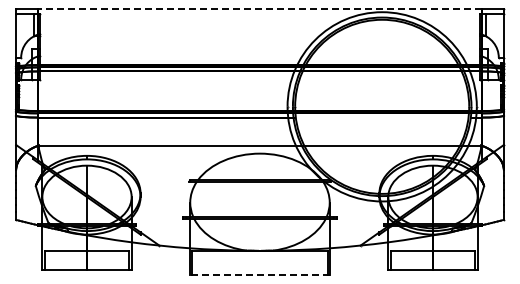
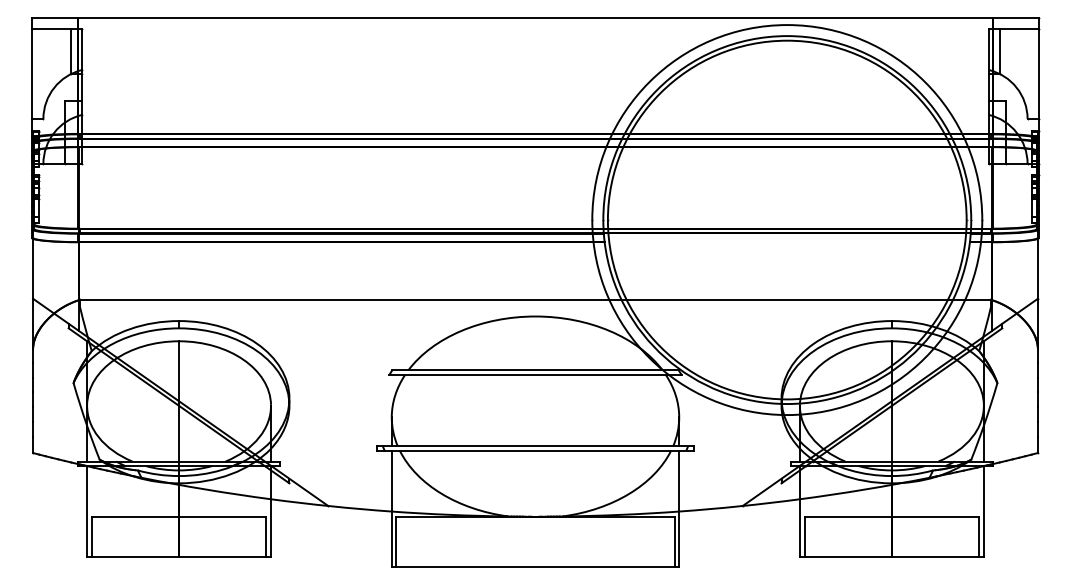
line: (259, 8) -> (534, 17), dashed -> solid
line: (260, 275) -> (536, 567), dashed -> solid

